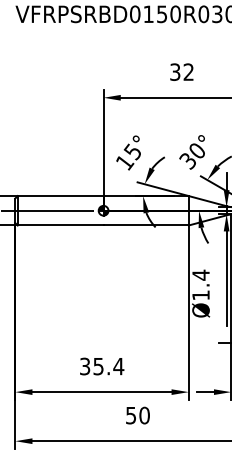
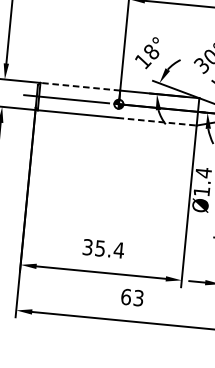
text: (132, 151) -> (151, 51), 15° -> 18°
line: (60, 196) -> (80, 87), solid -> dashed
line: (146, 225) -> (157, 121), solid -> dashed
text: (137, 415) -> (132, 297), 50 -> 63

